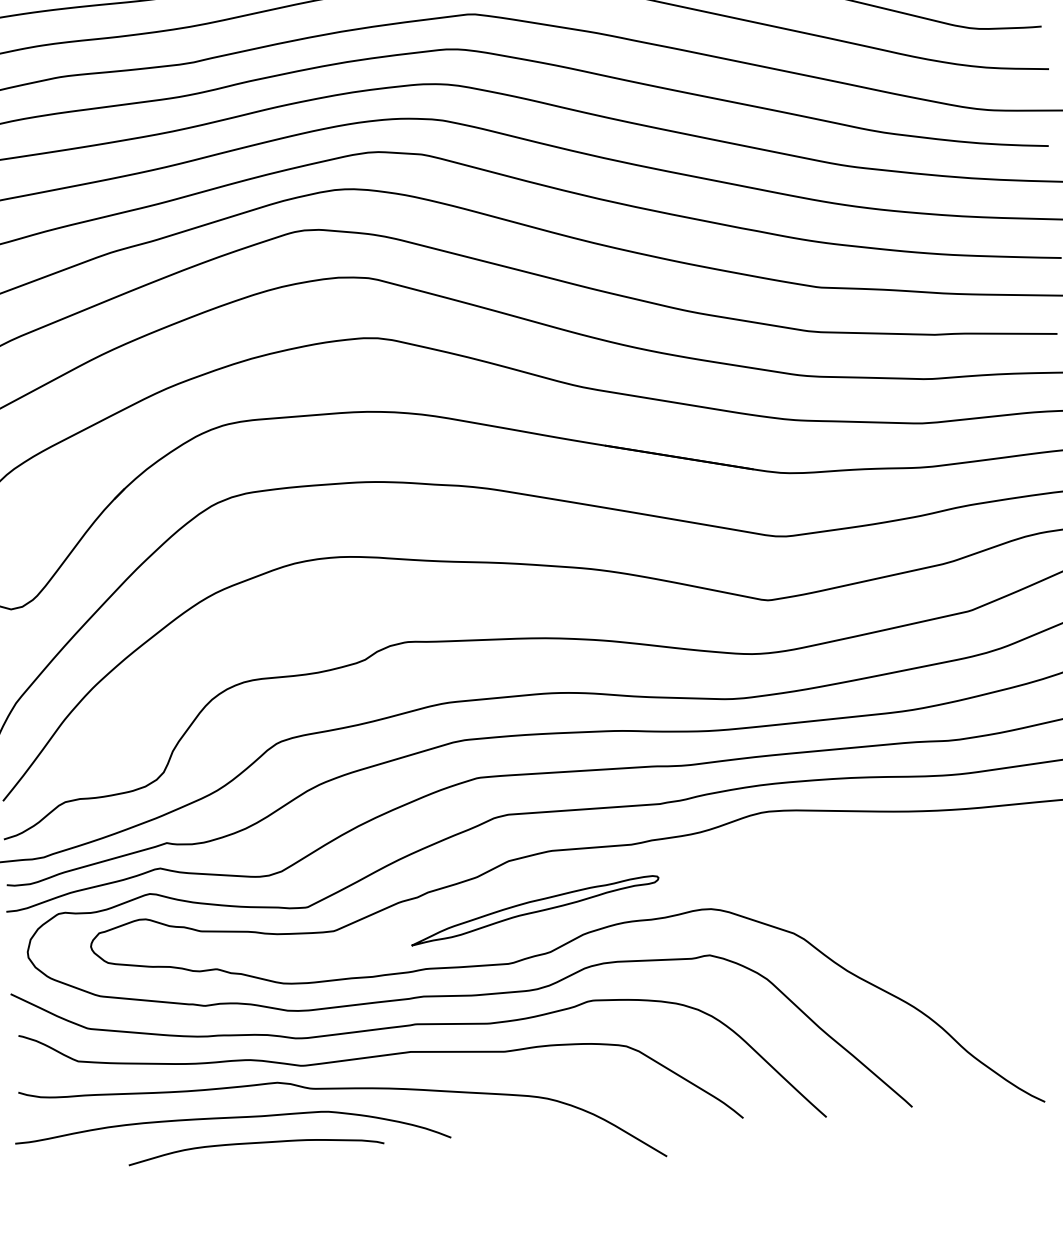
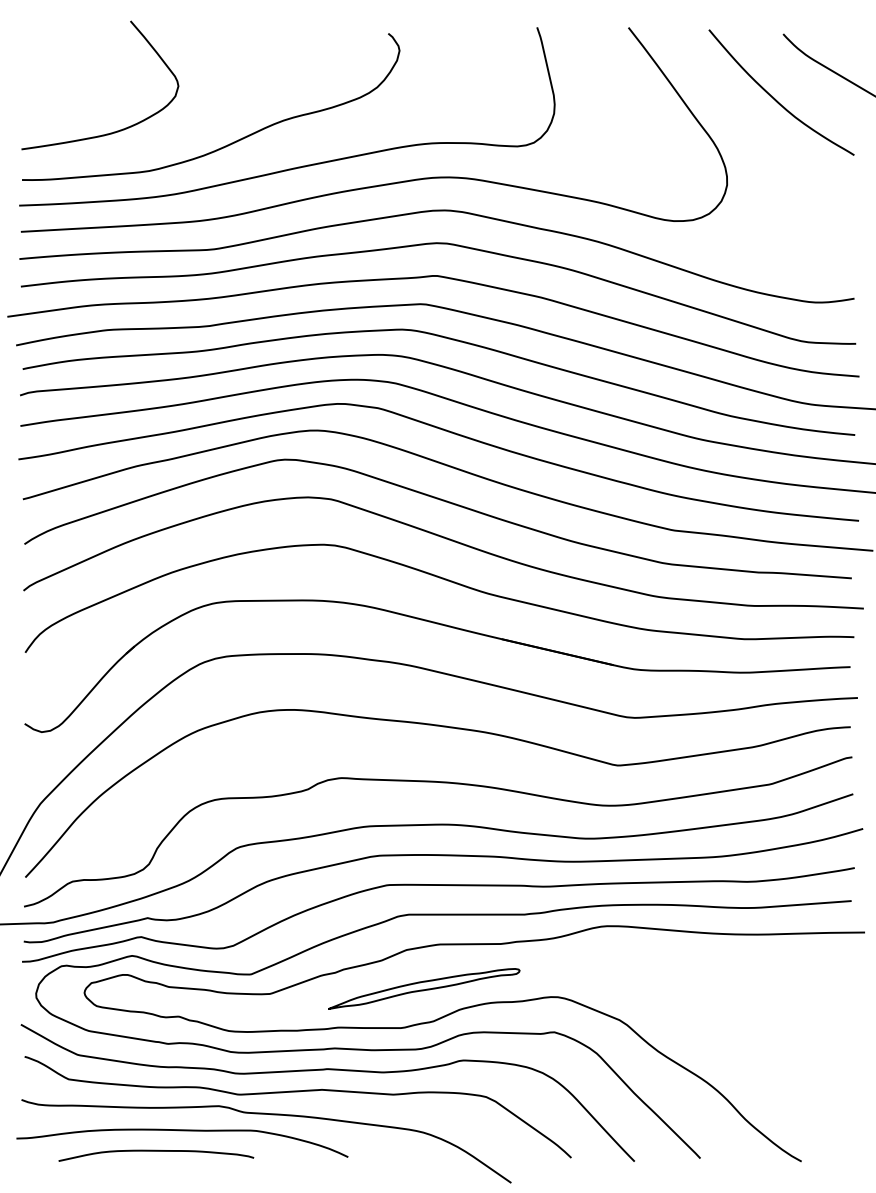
curve: (256, 1143) -> (156, 1151), moved

